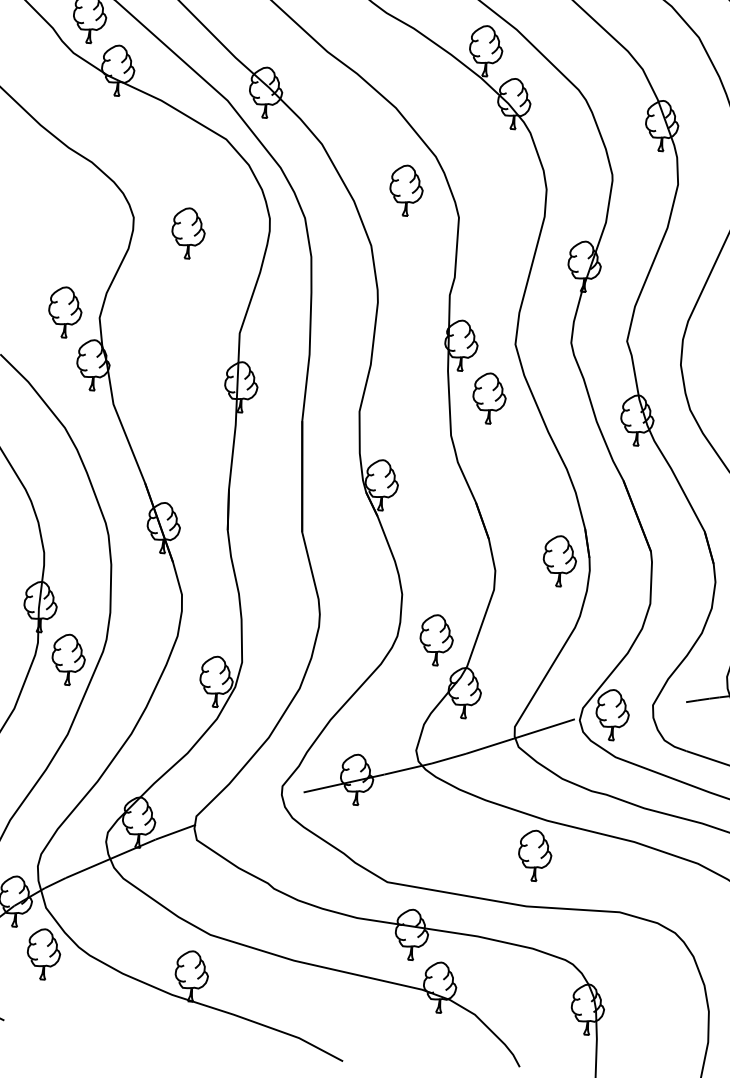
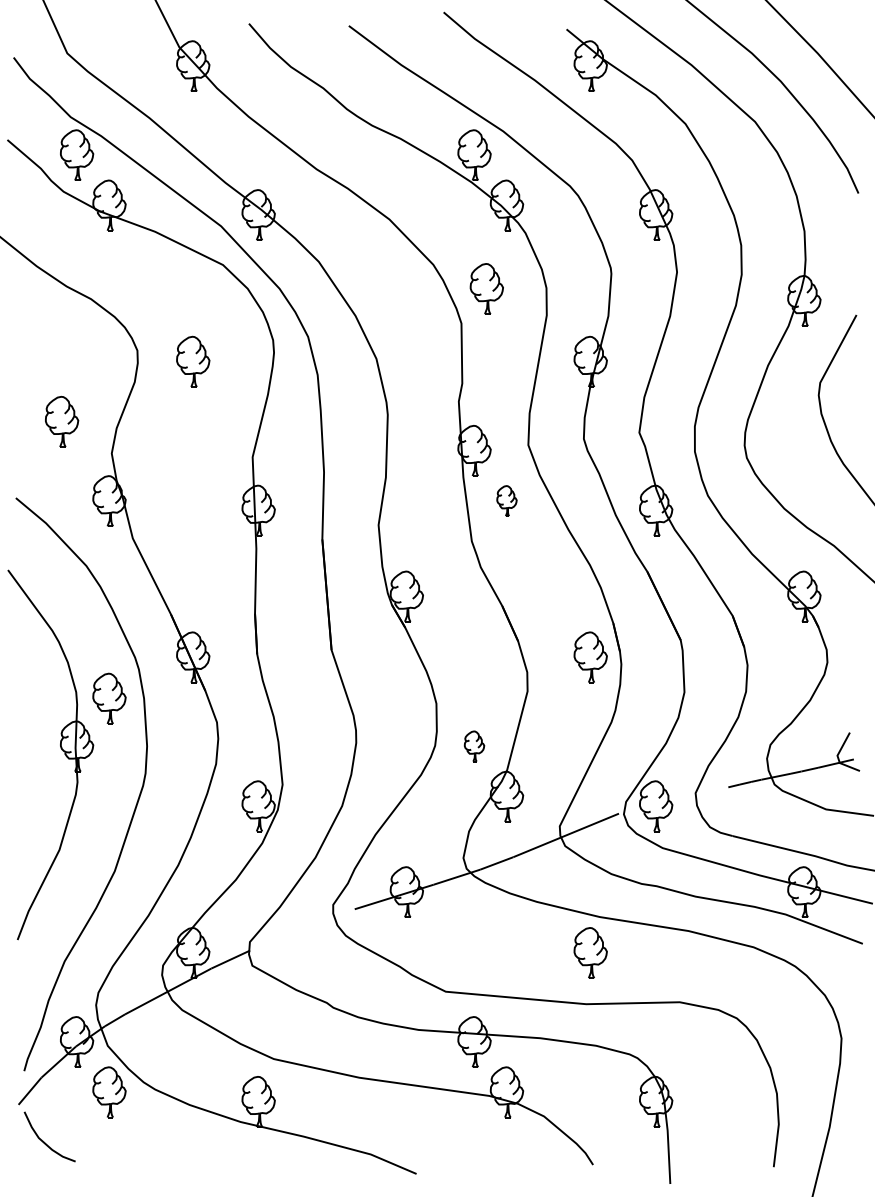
part: (406, 190) -> (486, 288), moved
part: (65, 312) -> (62, 421), moved
part: (489, 397) -> (506, 500), size x0.6
part: (436, 640) -> (474, 746), size x0.6
part: (68, 659) -> (109, 698), moved

